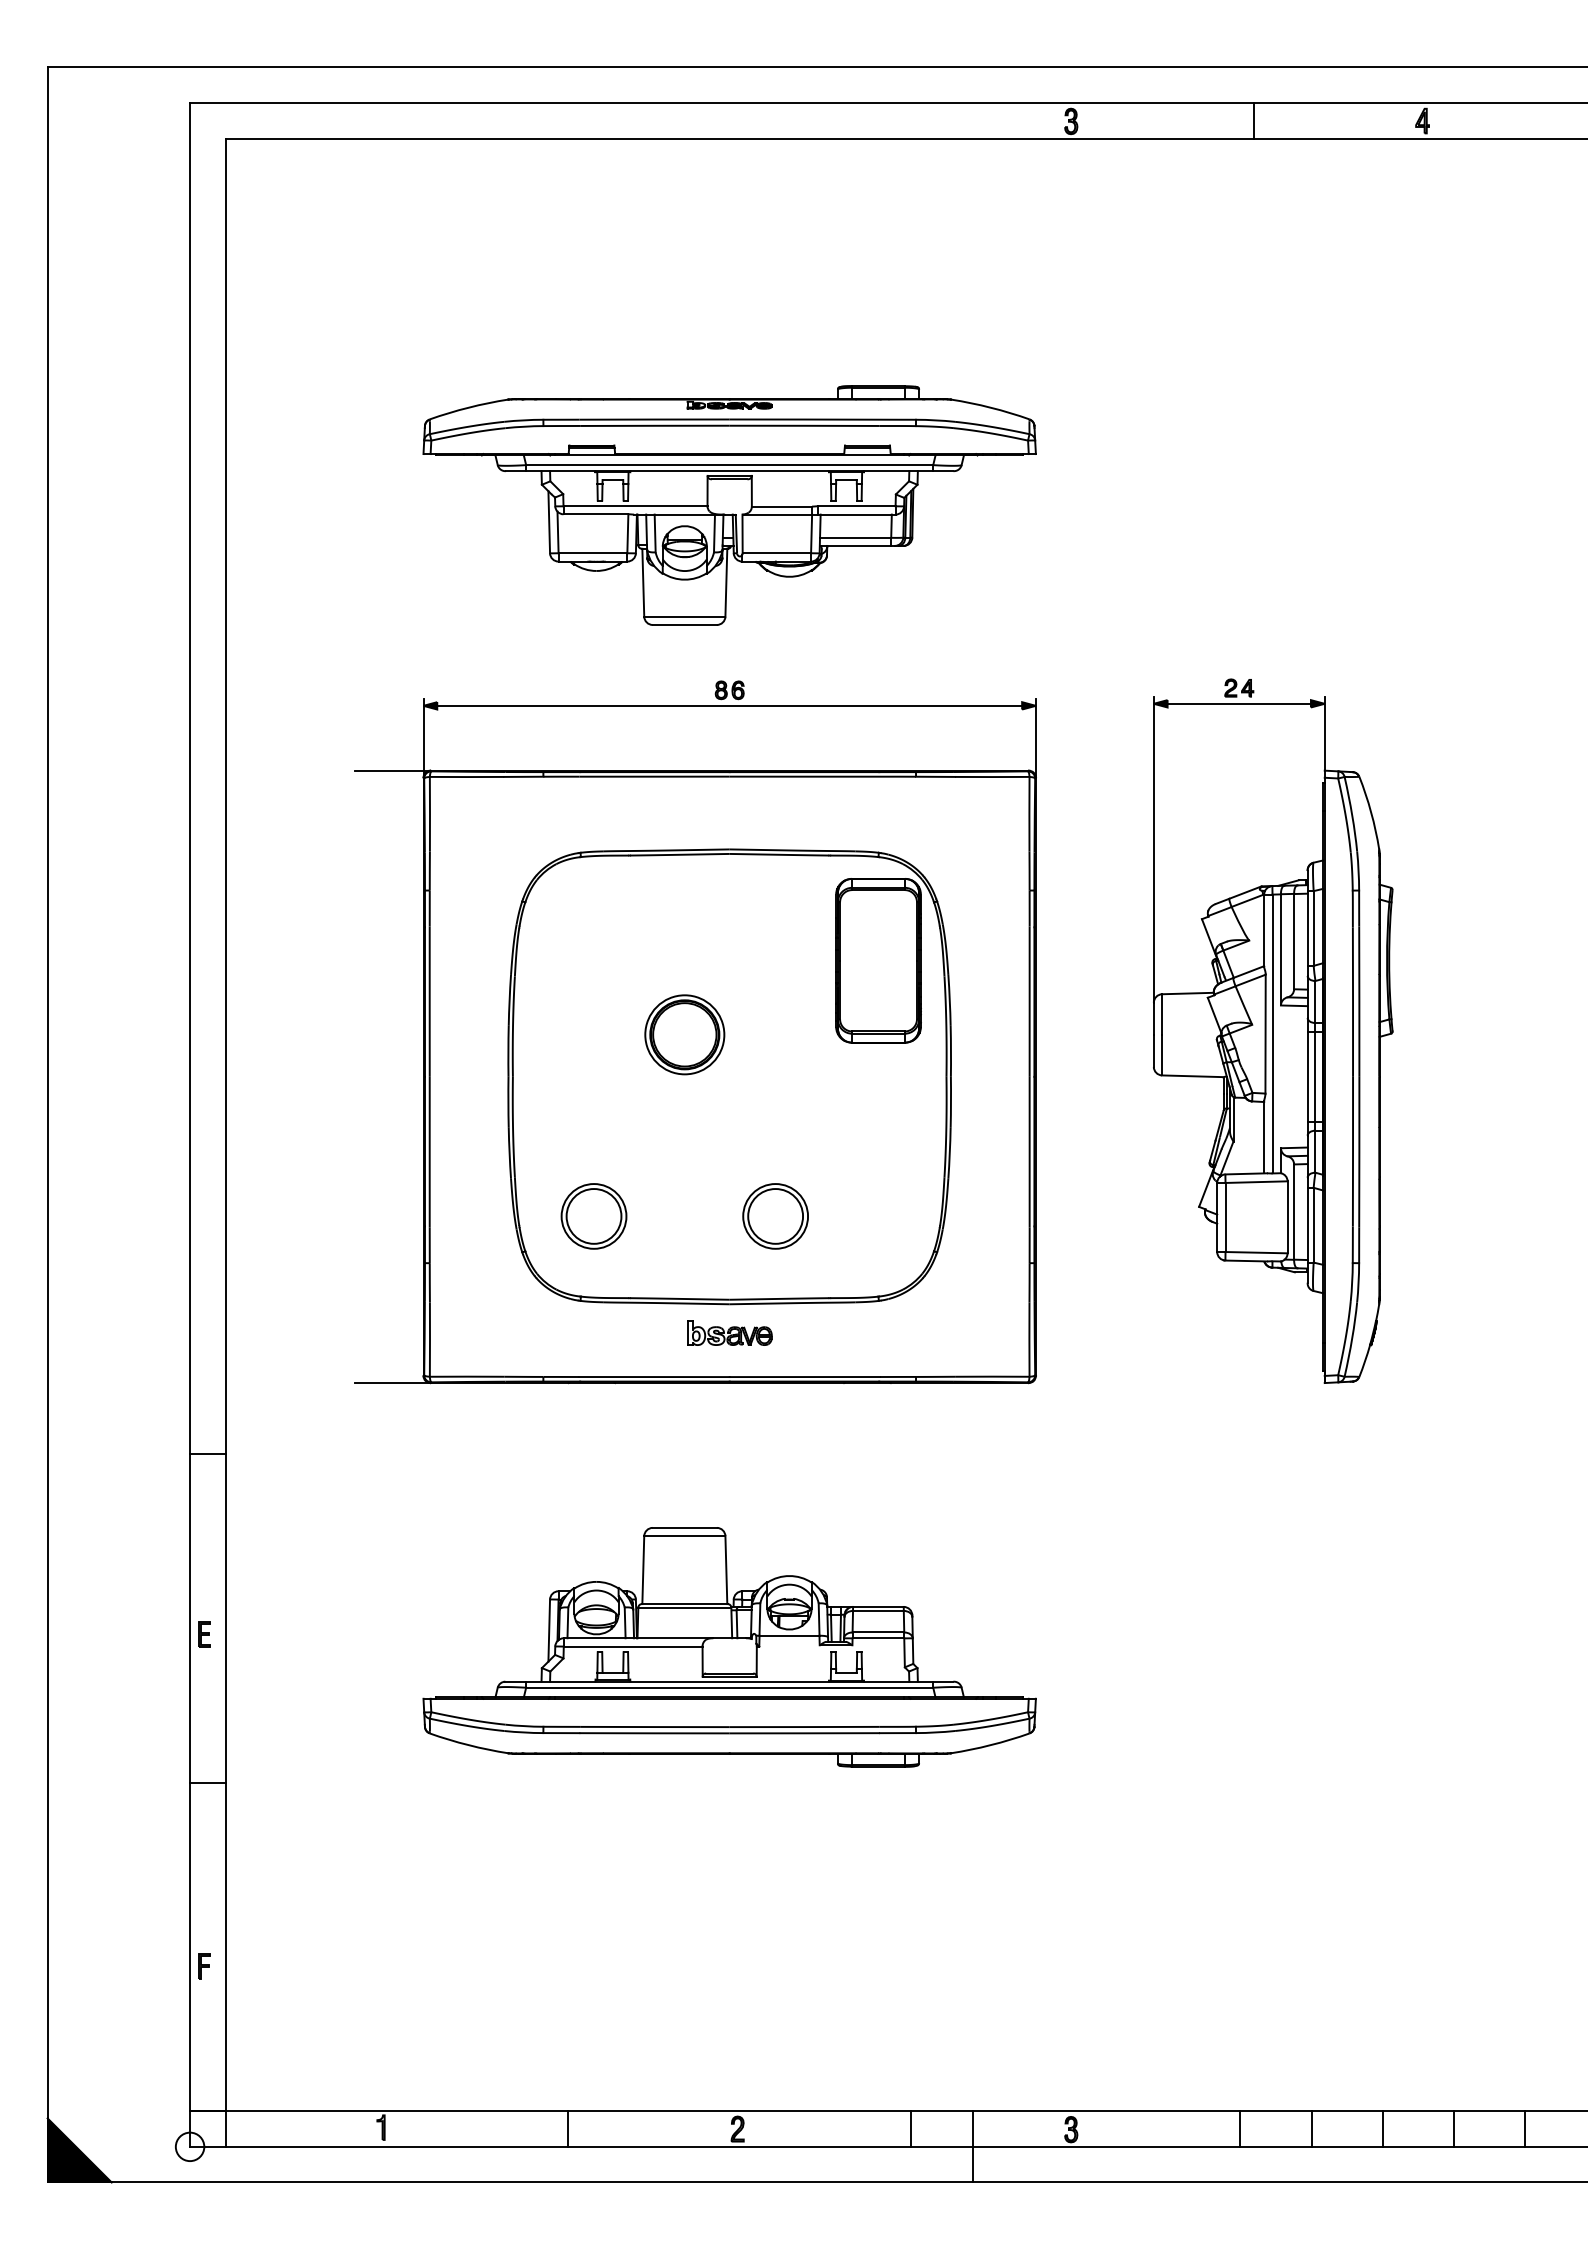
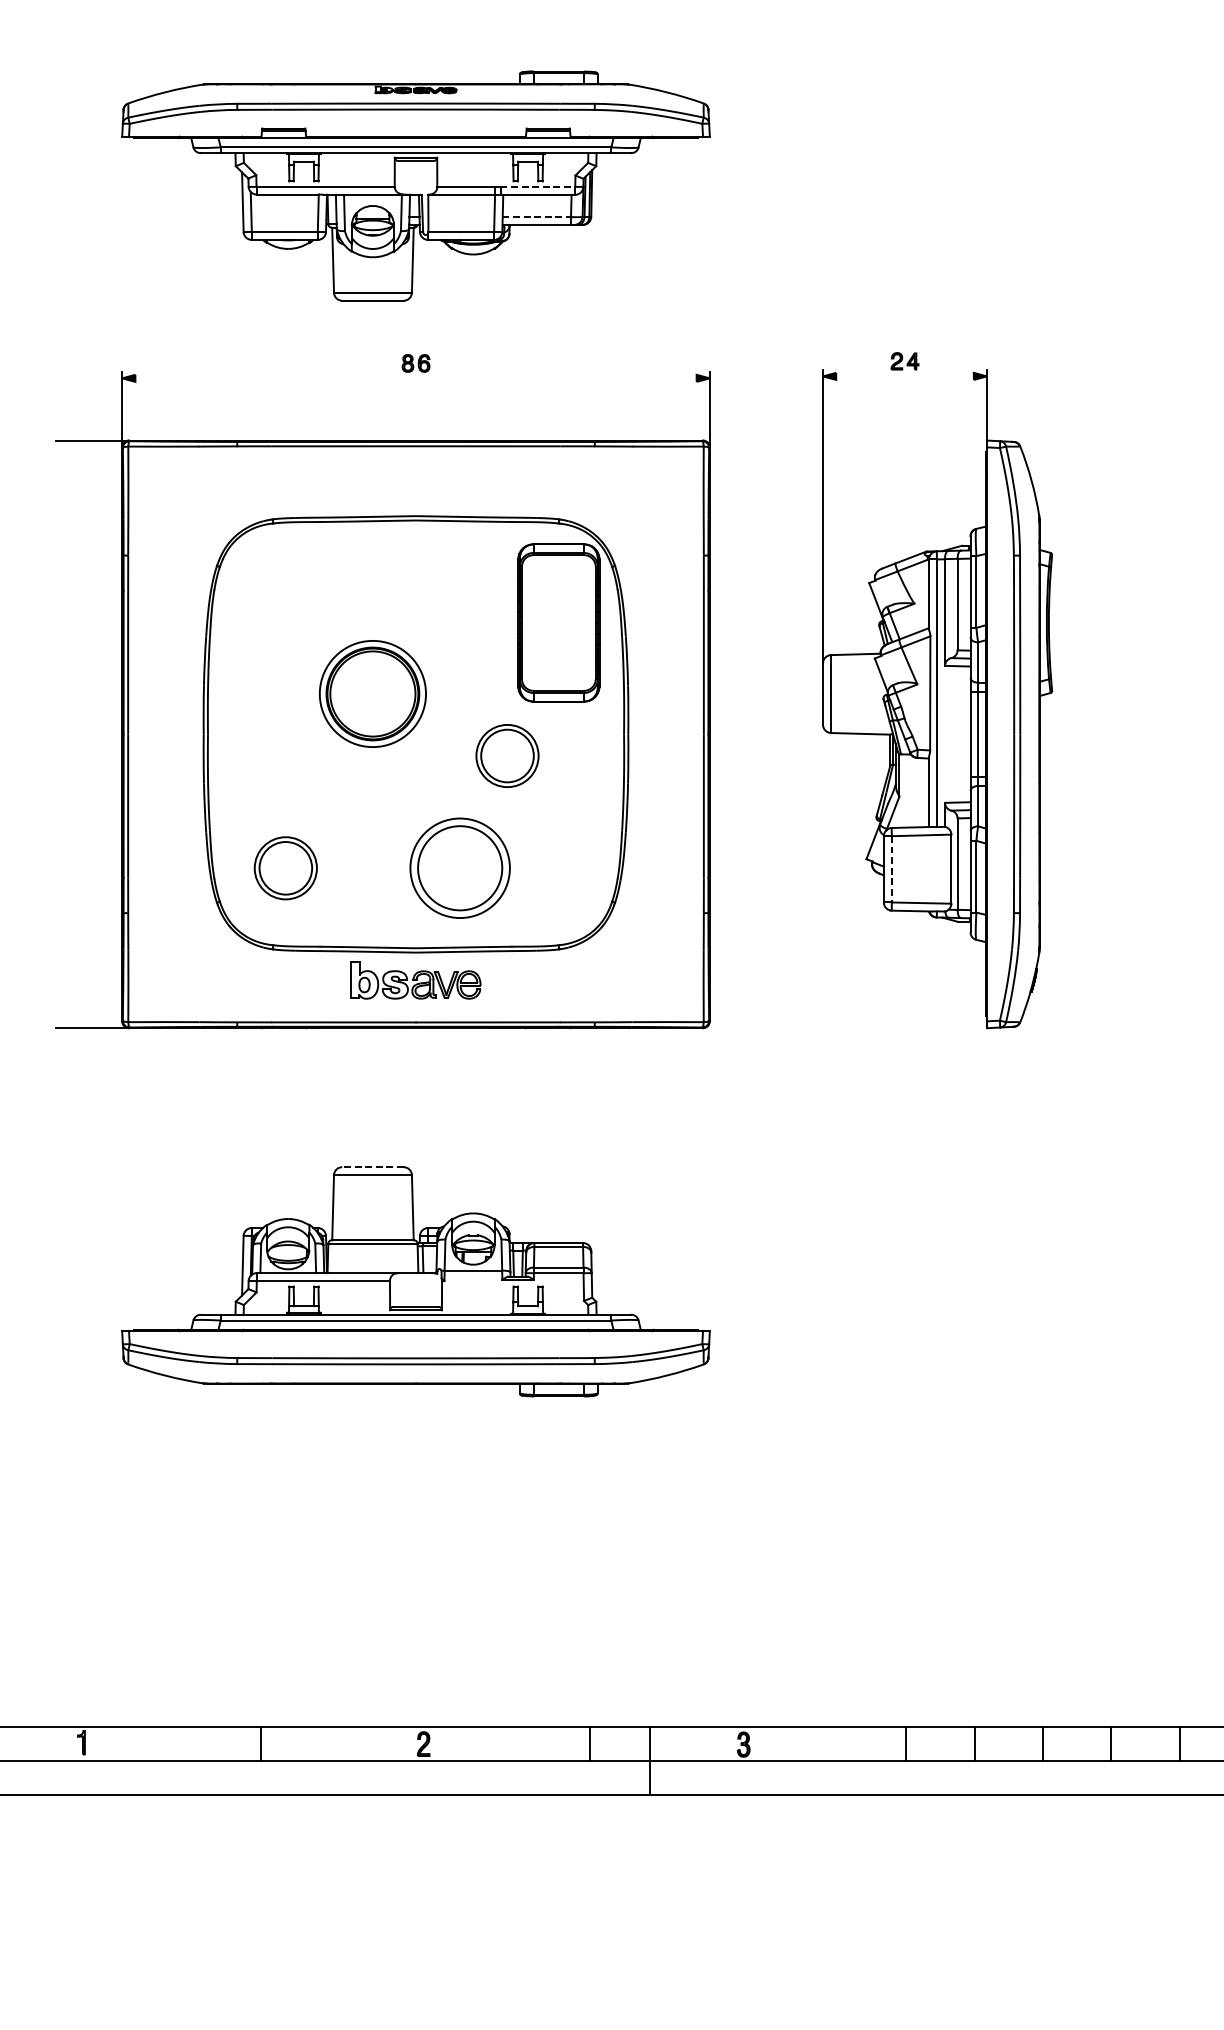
line: (856, 506) -> (537, 187), solid -> dashed
line: (855, 537) -> (536, 216), solid -> dashed
line: (1238, 703) -> (904, 376), removed
line: (729, 705) -> (415, 378), removed
part: (684, 1034) -> (372, 693), size x1.4
part: (824, 1099) -> (507, 756), added
part: (775, 1216) -> (459, 868), size x1.6
line: (1225, 1217) -> (891, 869), solid -> dashed
part: (729, 1332) -> (415, 979), size x1.6
line: (684, 1527) -> (372, 1166), solid -> dashed

